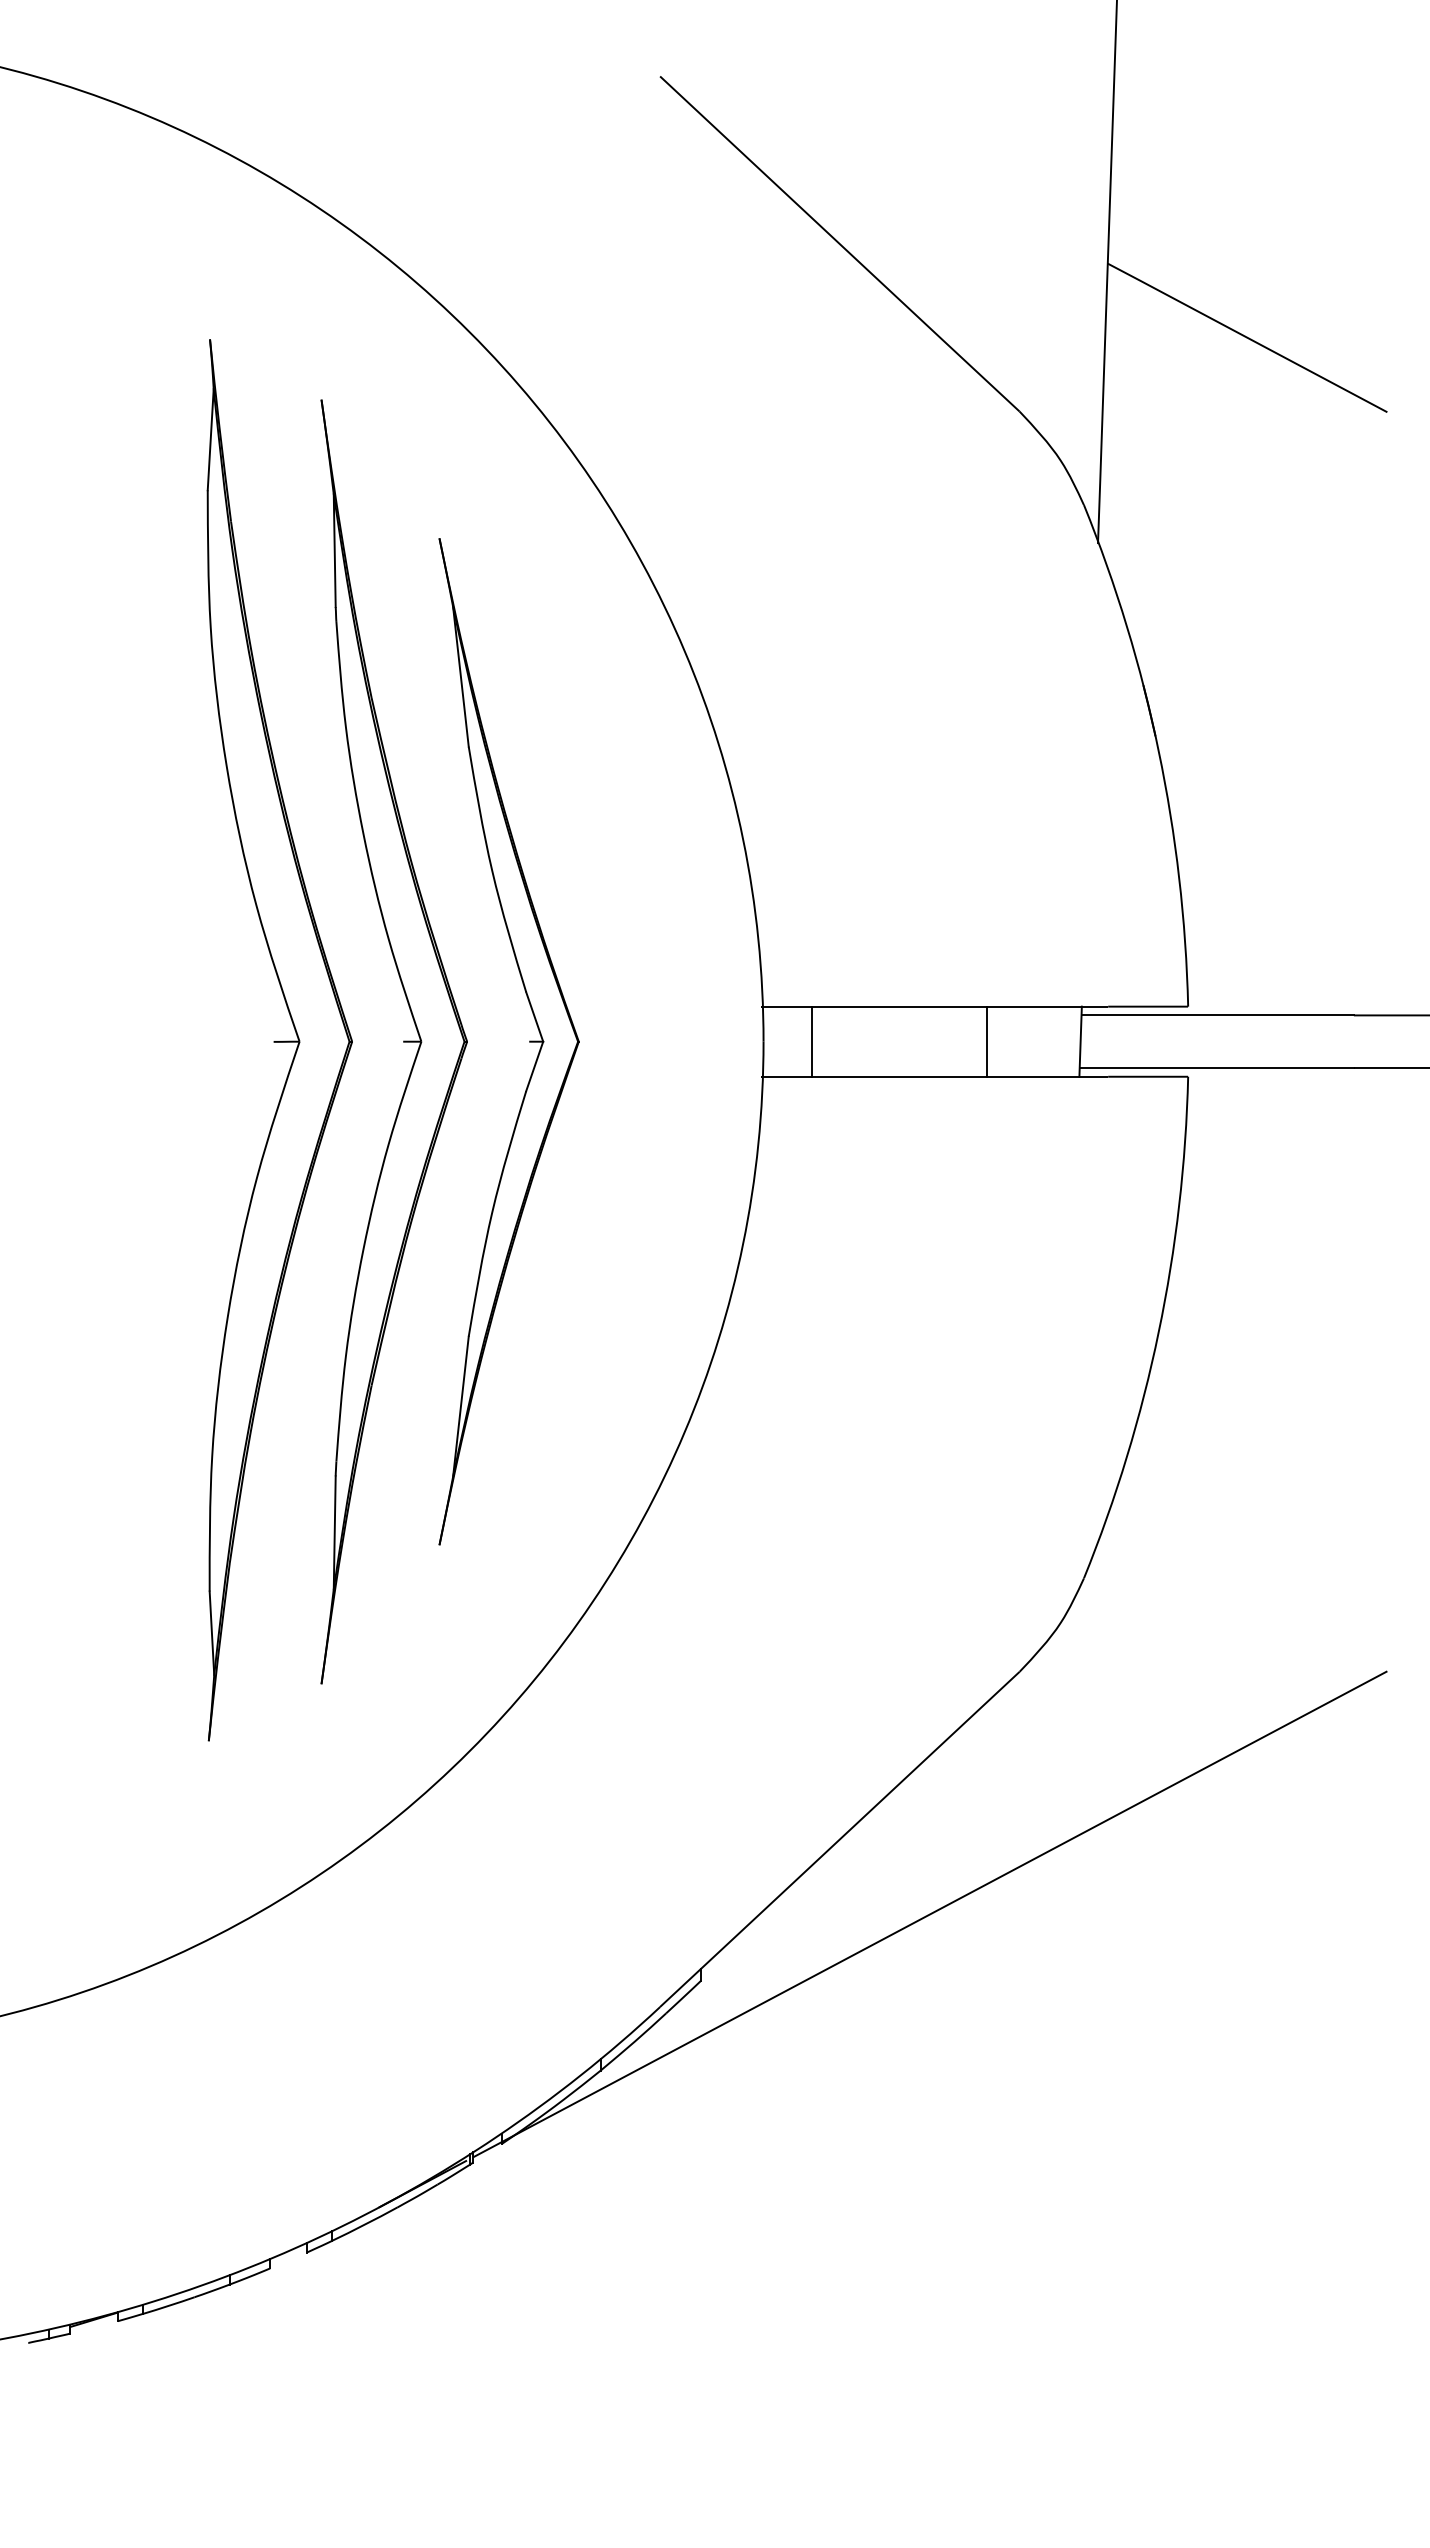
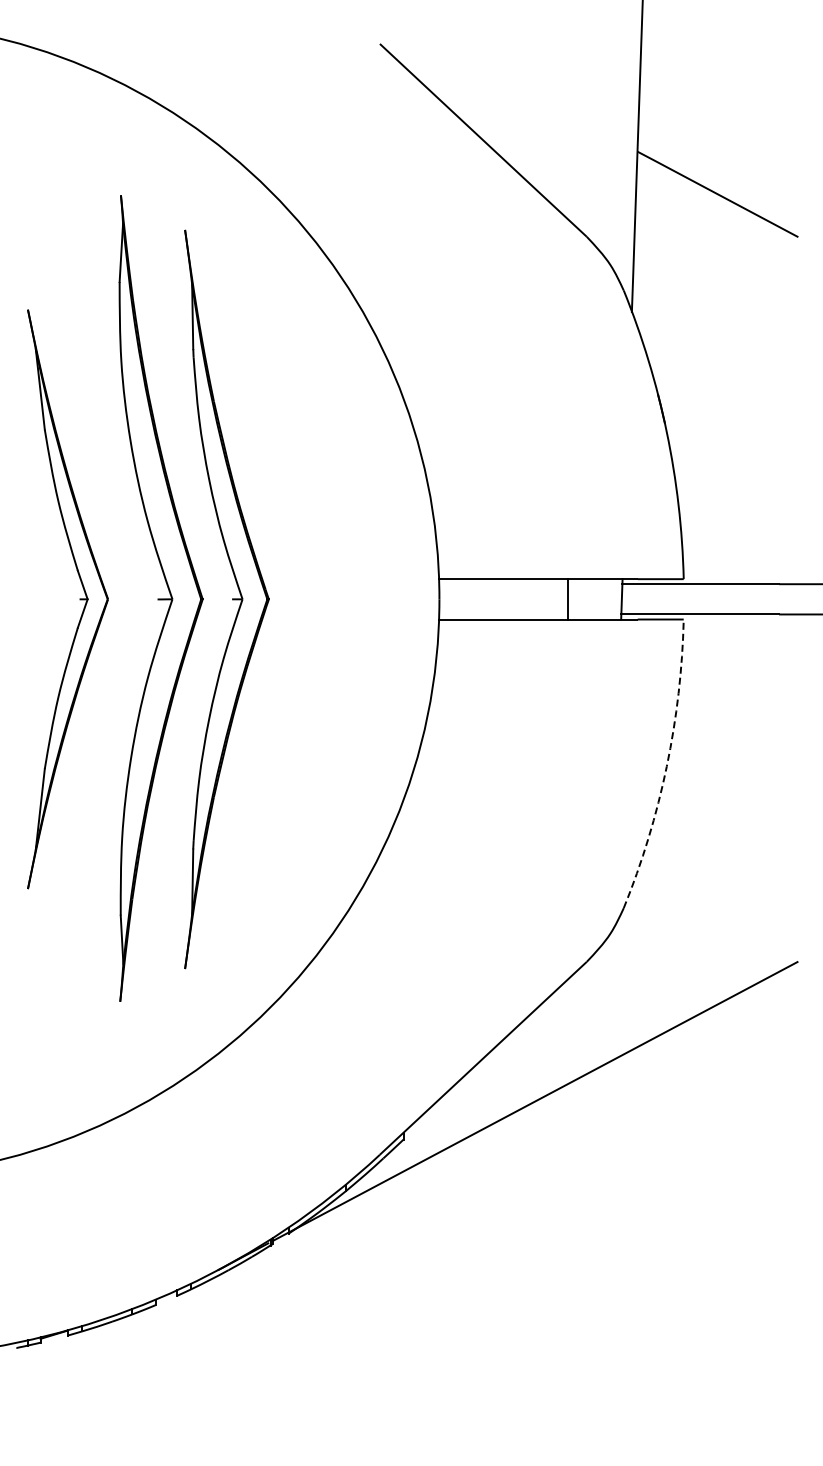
part: (529, 1041) -> (79, 599), moved
line: (812, 1041) -> (467, 599), removed
arc: (1158, 1332) -> (666, 766), solid -> dashed

